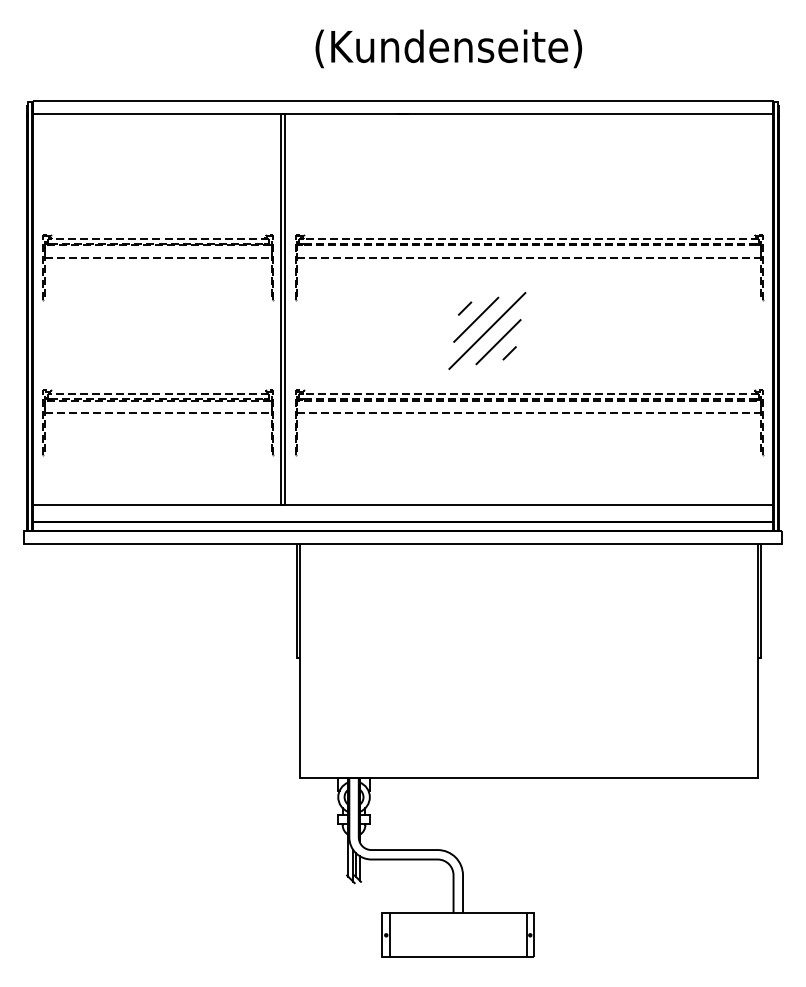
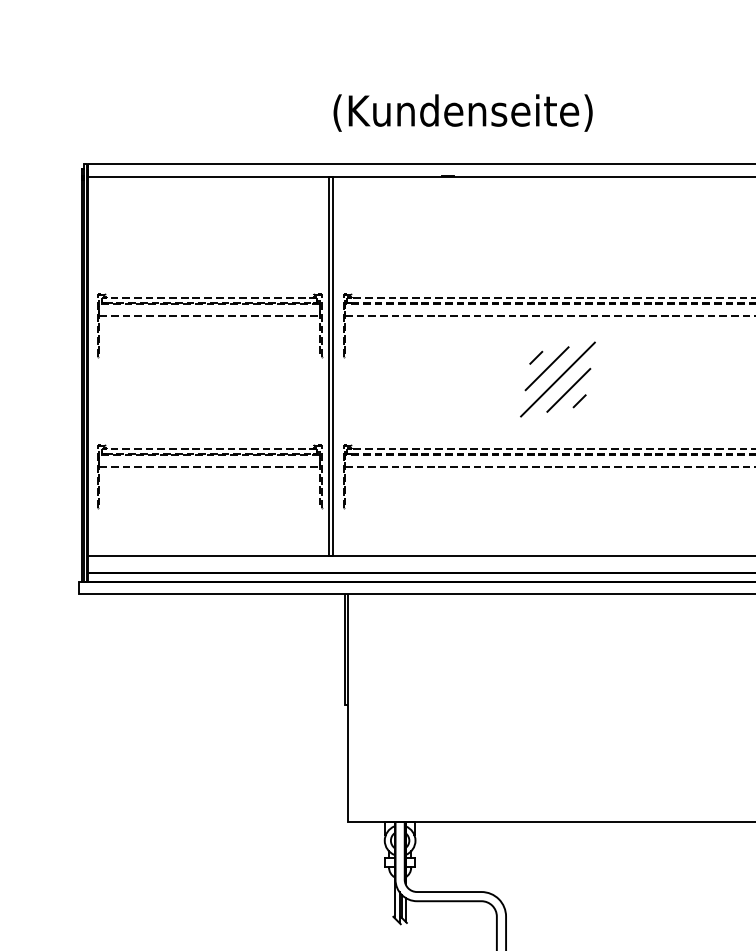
text: (448, 48) -> (462, 112), moved
part: (487, 330) -> (558, 379), moved

